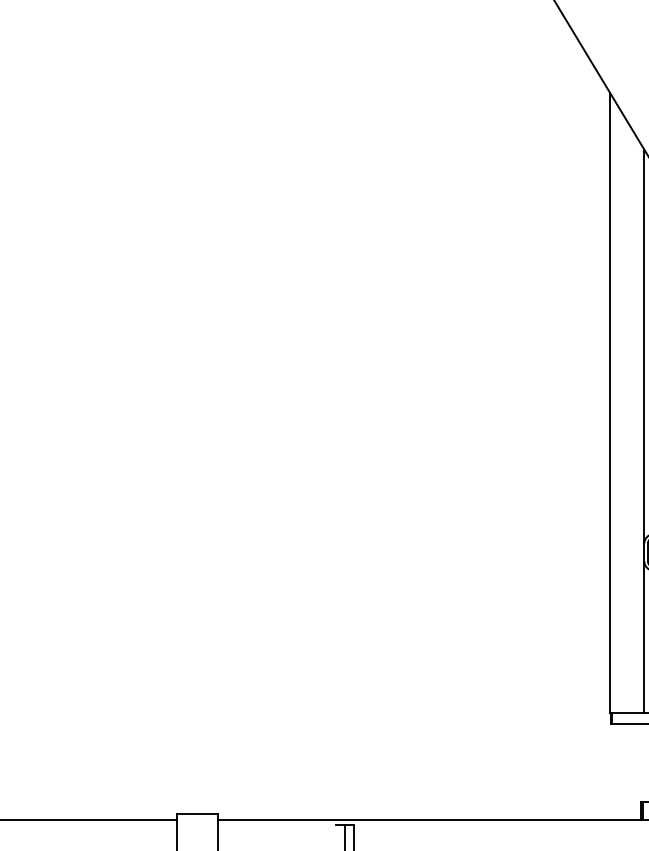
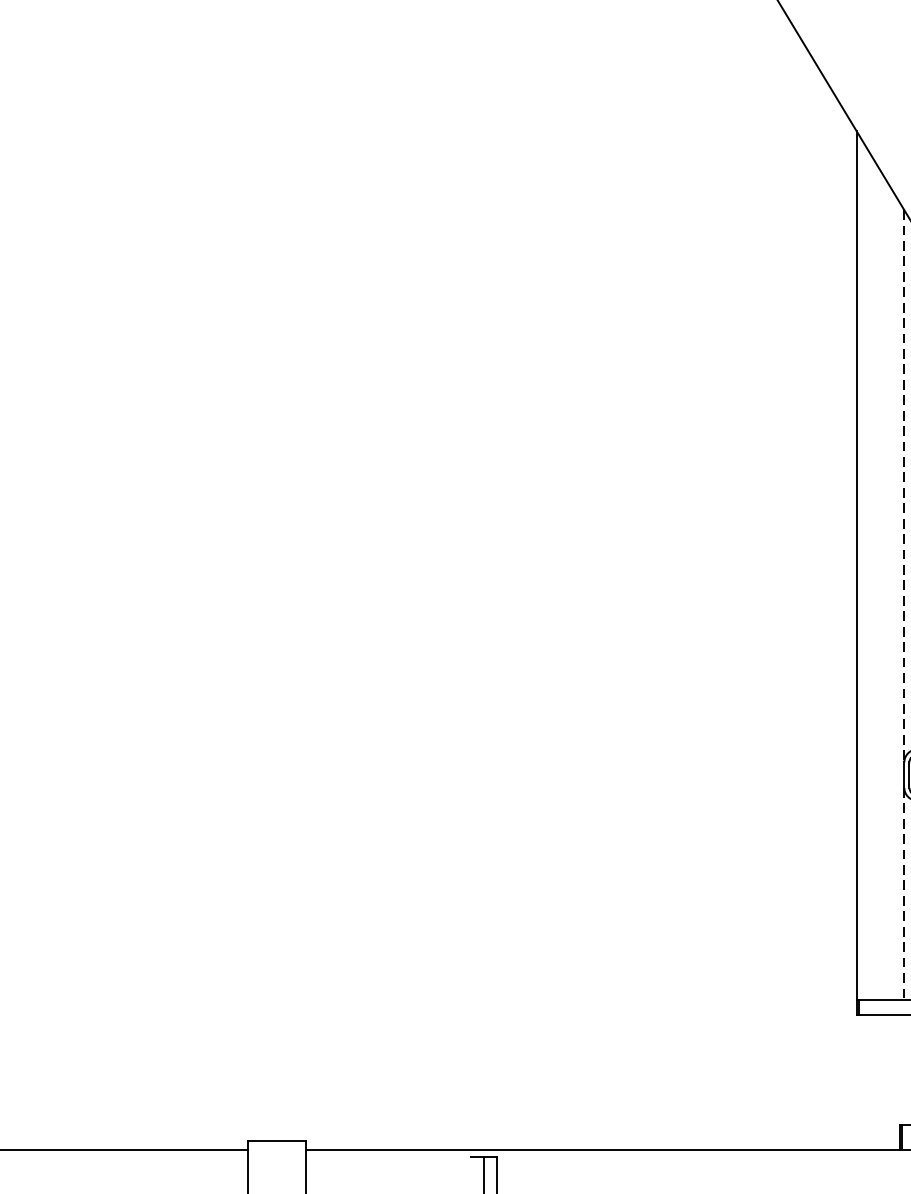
line: (644, 346) -> (904, 486), solid -> dashed
line: (644, 637) -> (904, 894), solid -> dashed

